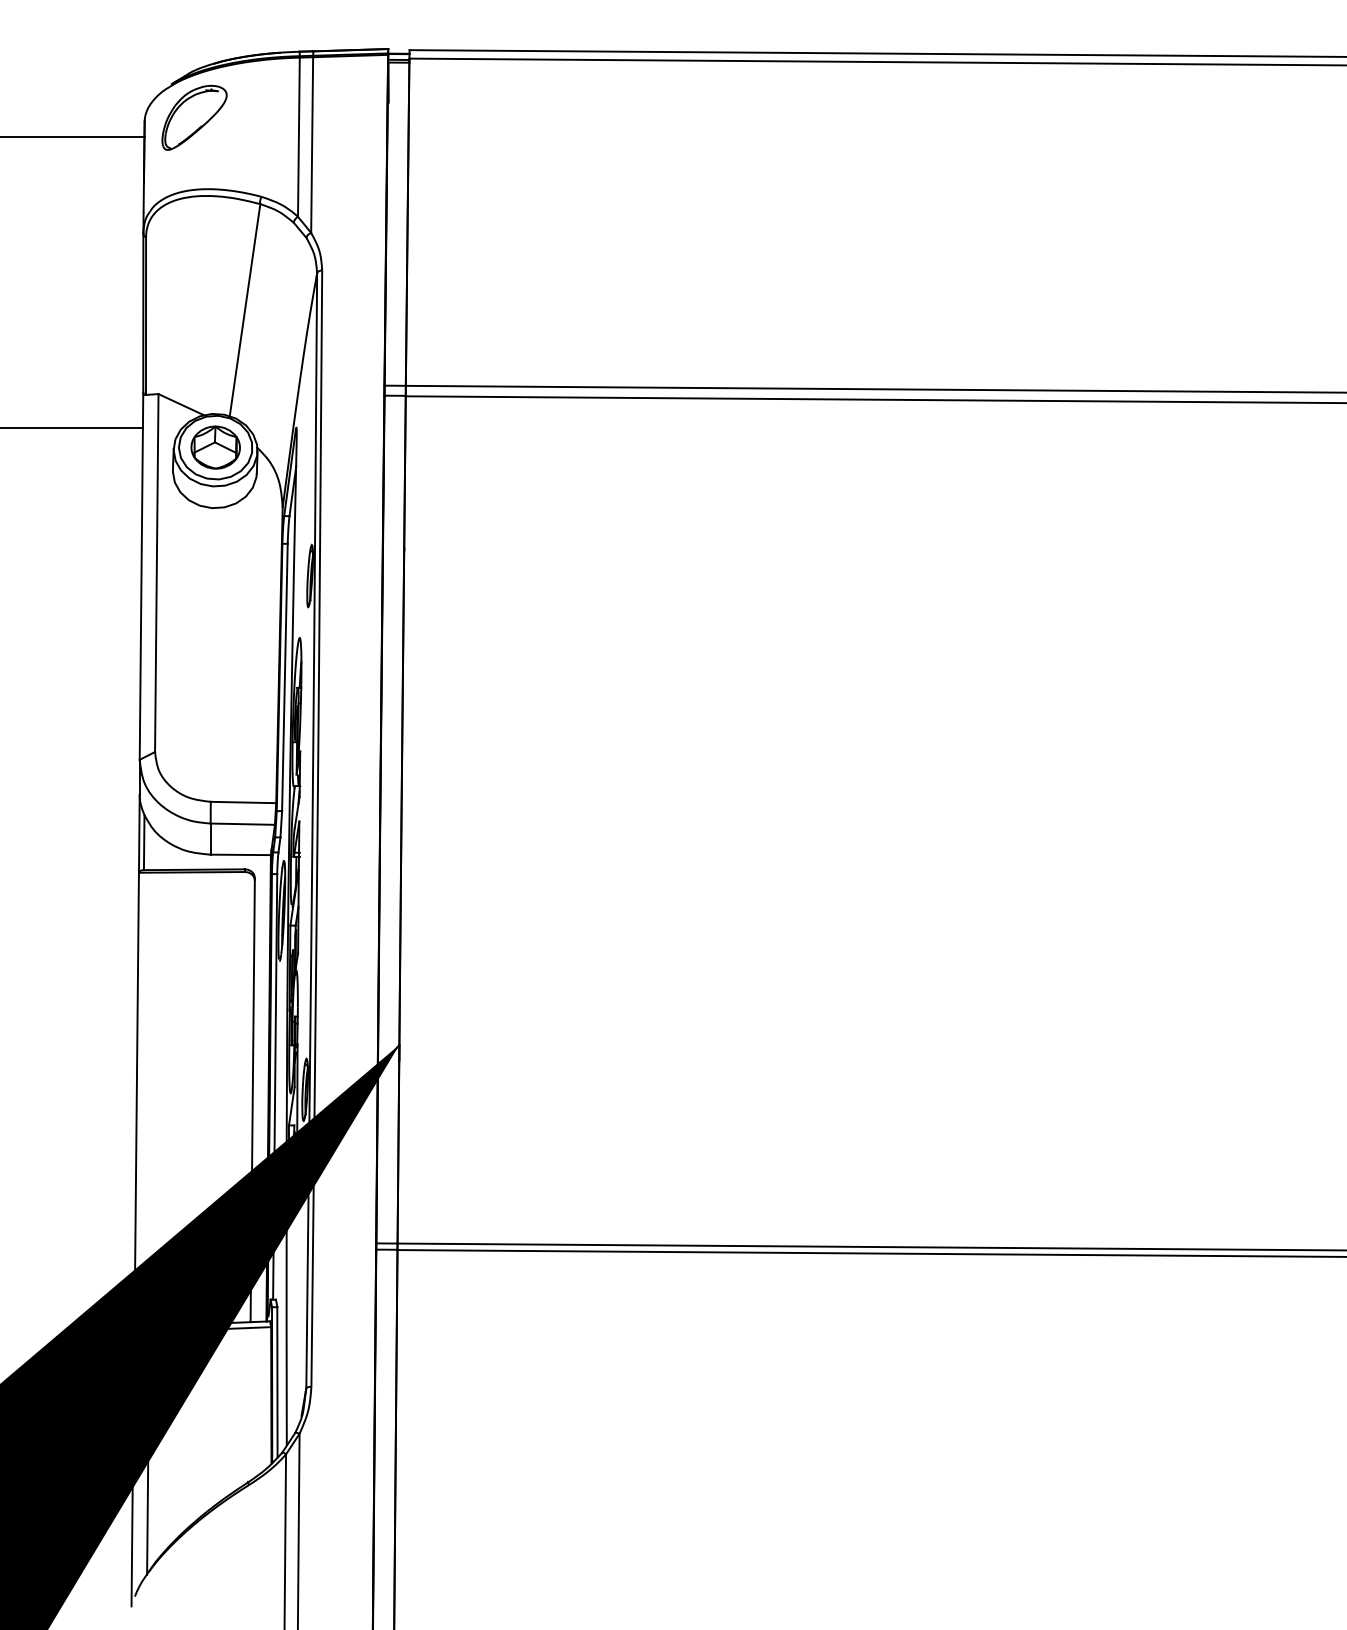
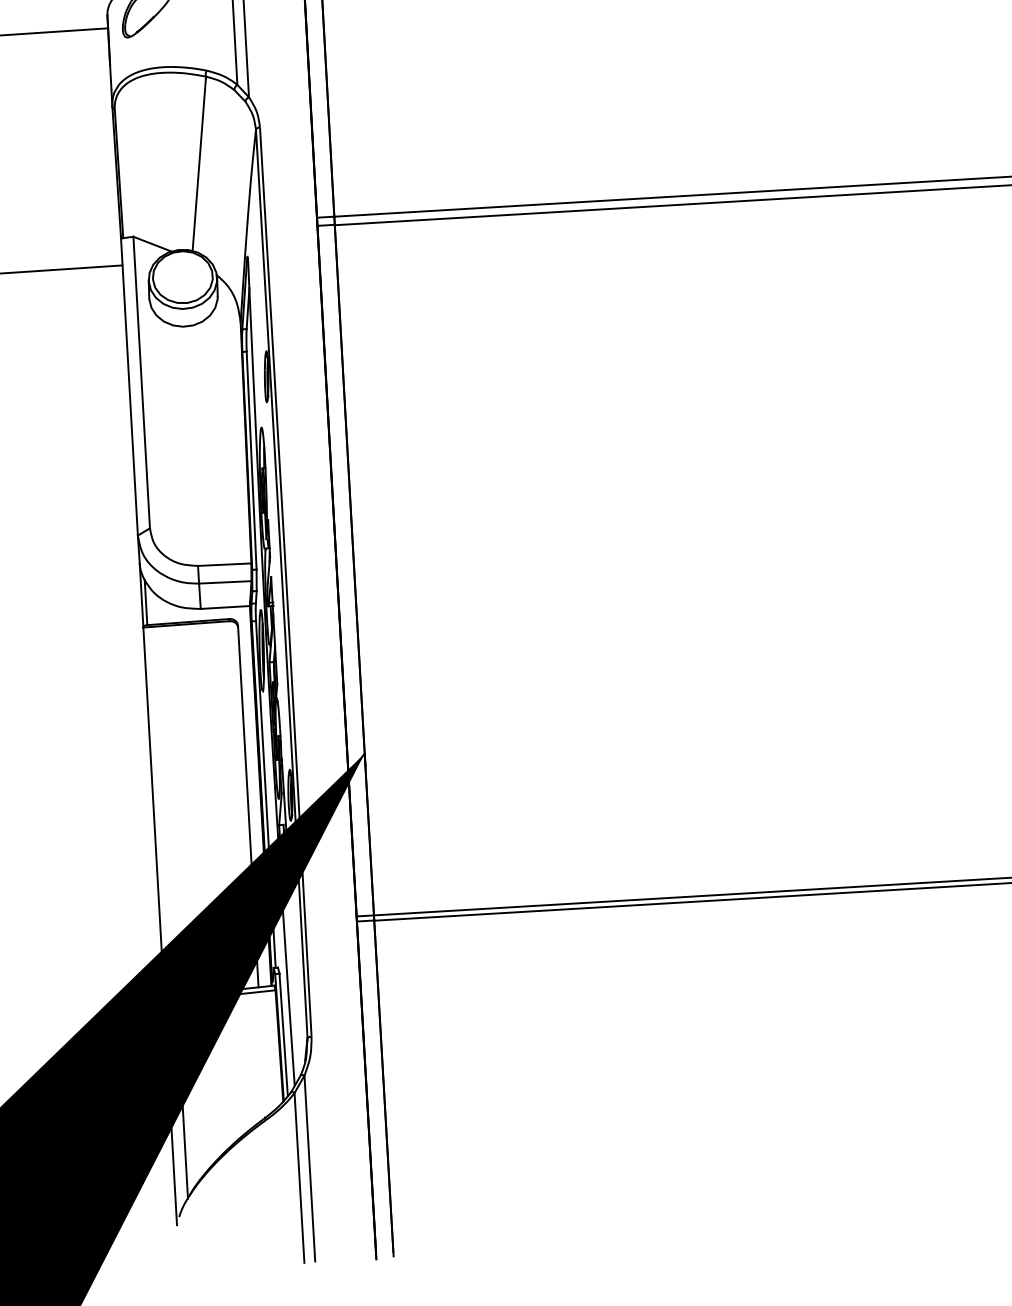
part: (215, 447) -> (182, 277), removed

